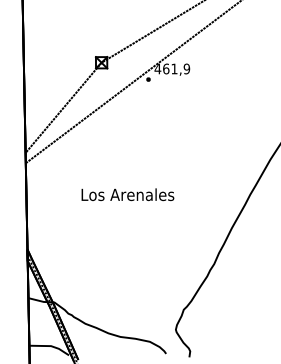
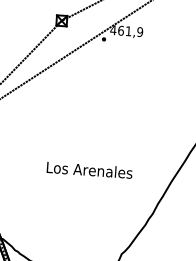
text: (127, 194) -> (89, 169), moved

